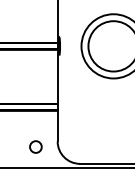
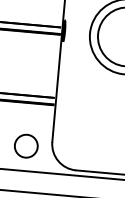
circle: (35, 146) -> (25, 145), size x1.67

